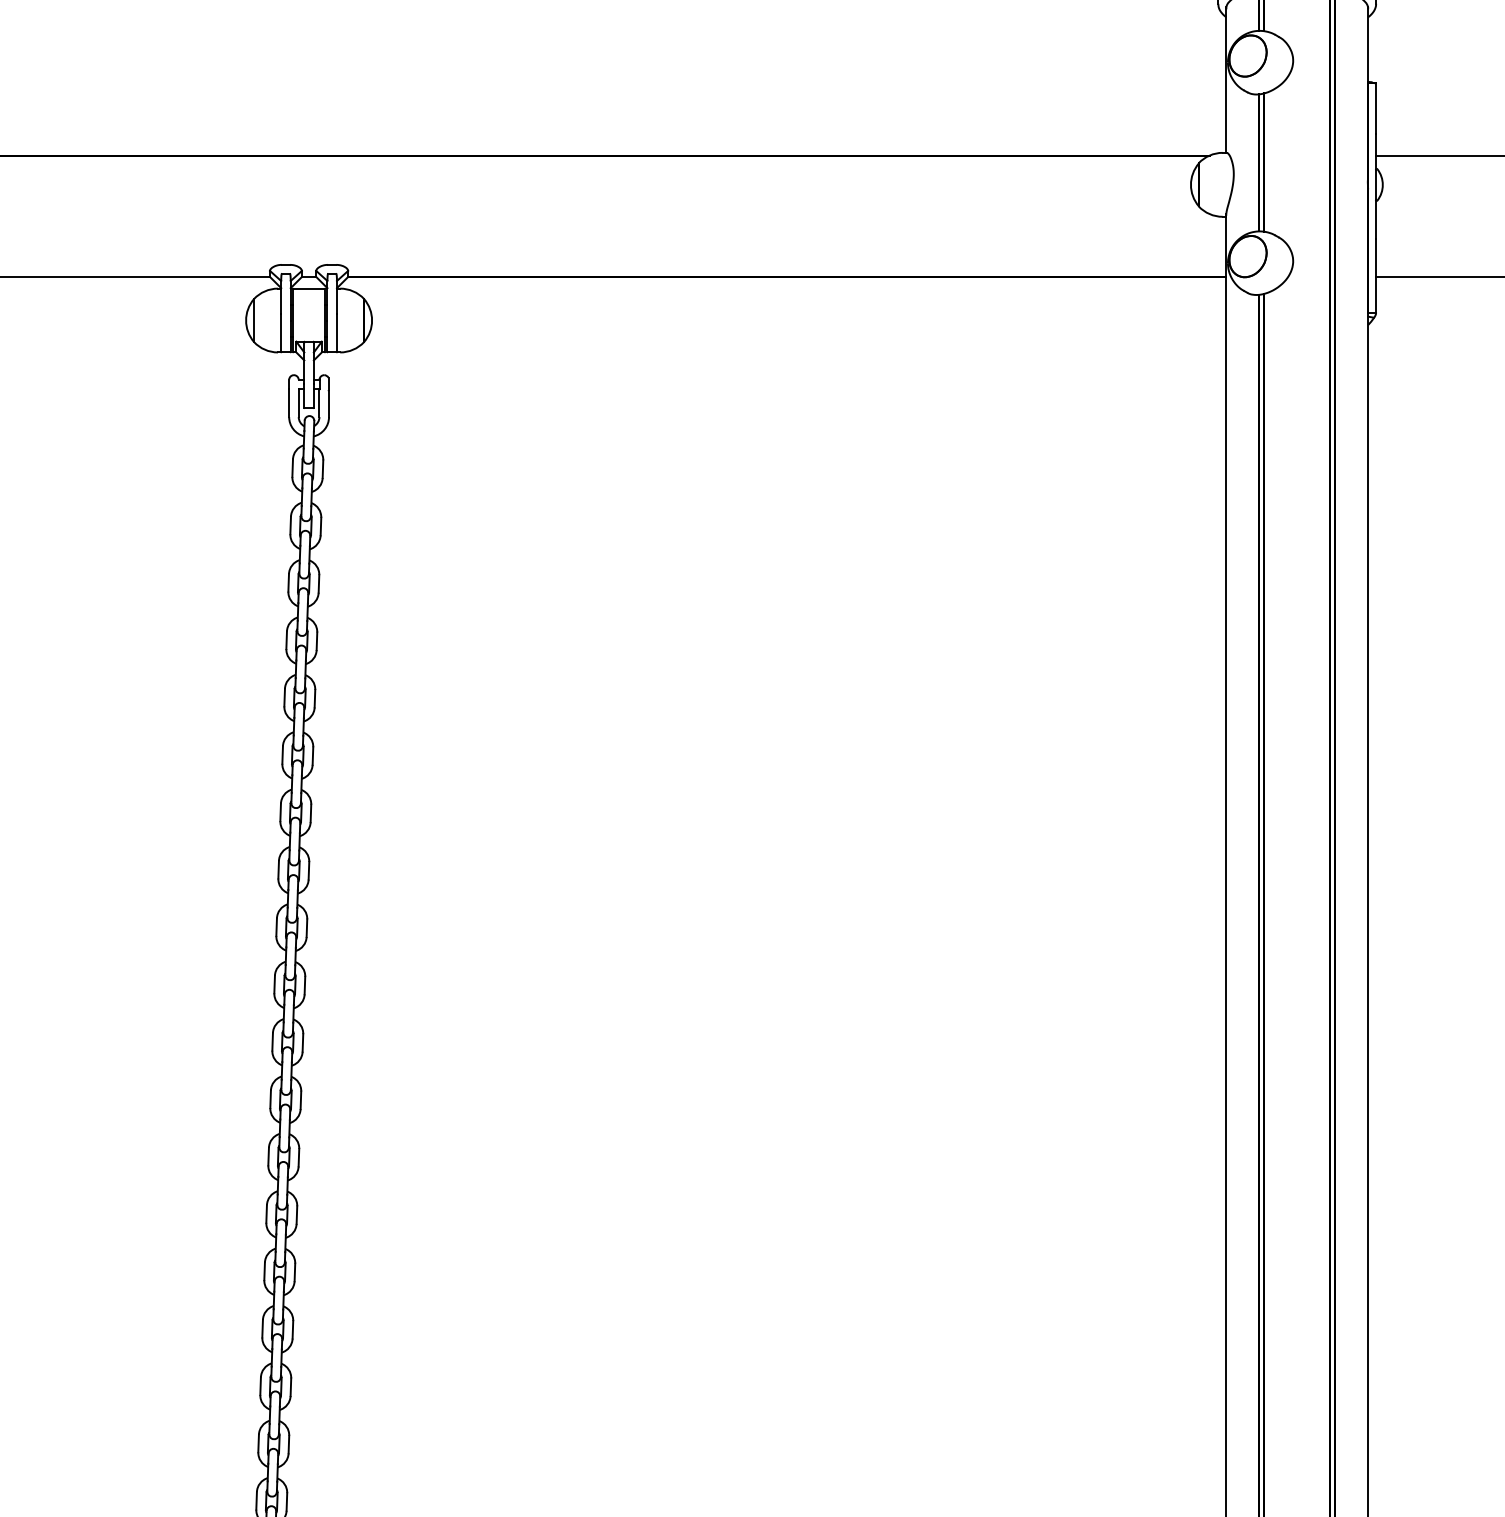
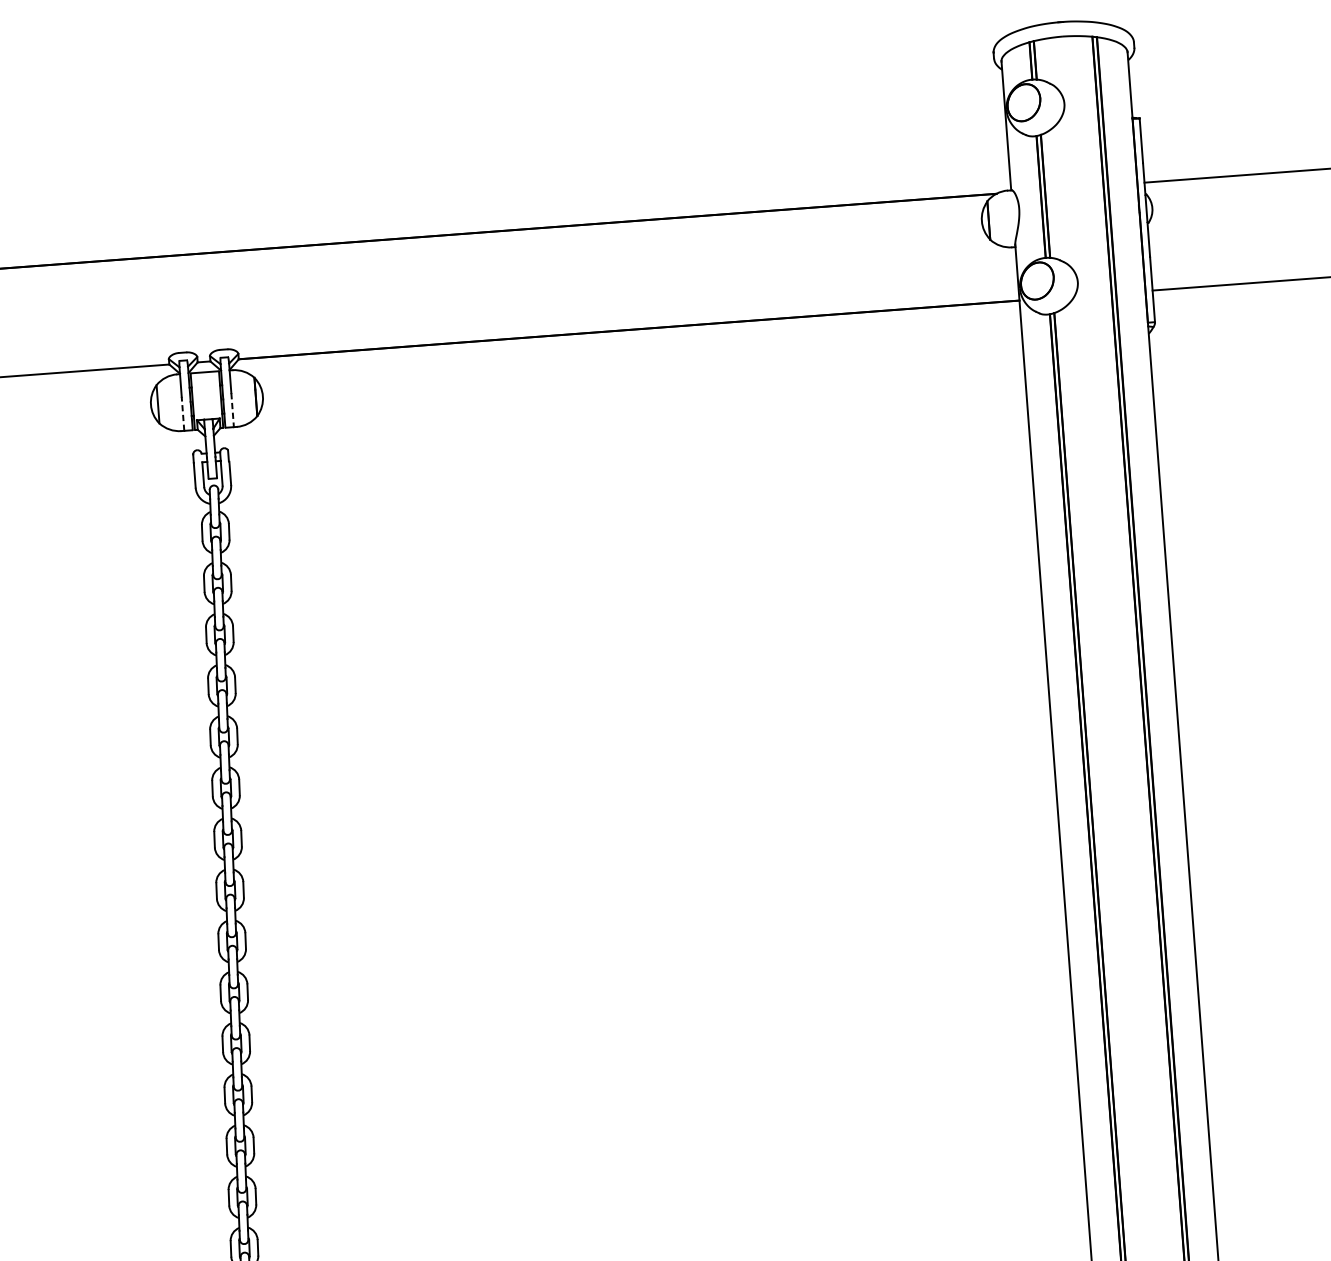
line: (281, 332) -> (183, 413), solid -> dashed
line: (337, 333) -> (233, 410), solid -> dashed

